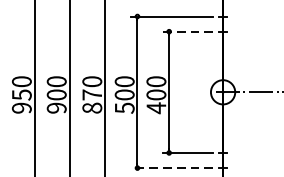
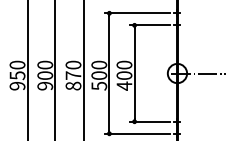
line: (187, 31) -> (149, 25), dashed -> solid
line: (172, 167) -> (137, 133), dashed -> solid

